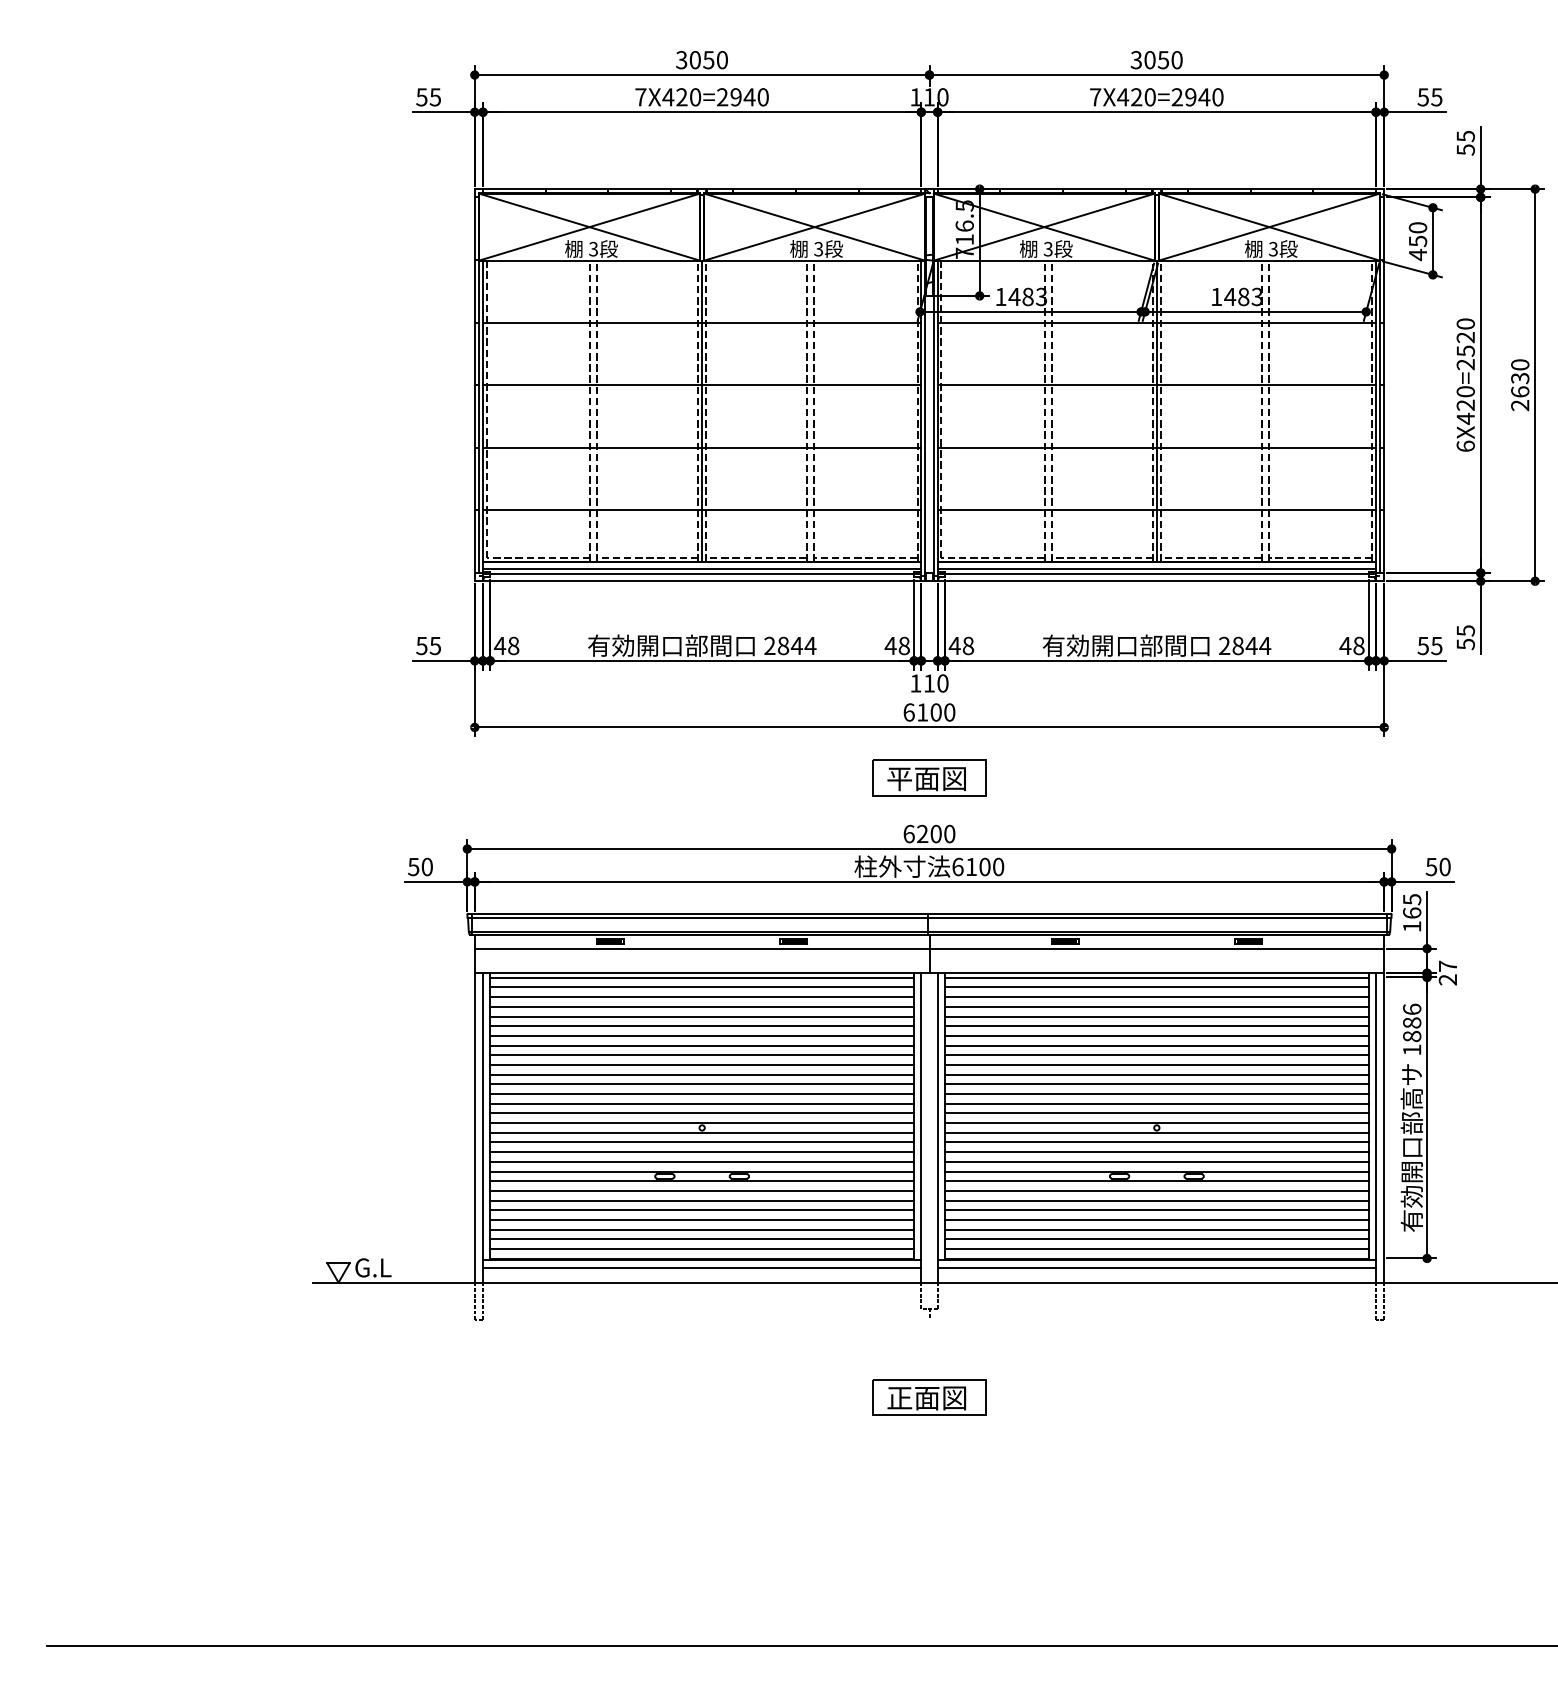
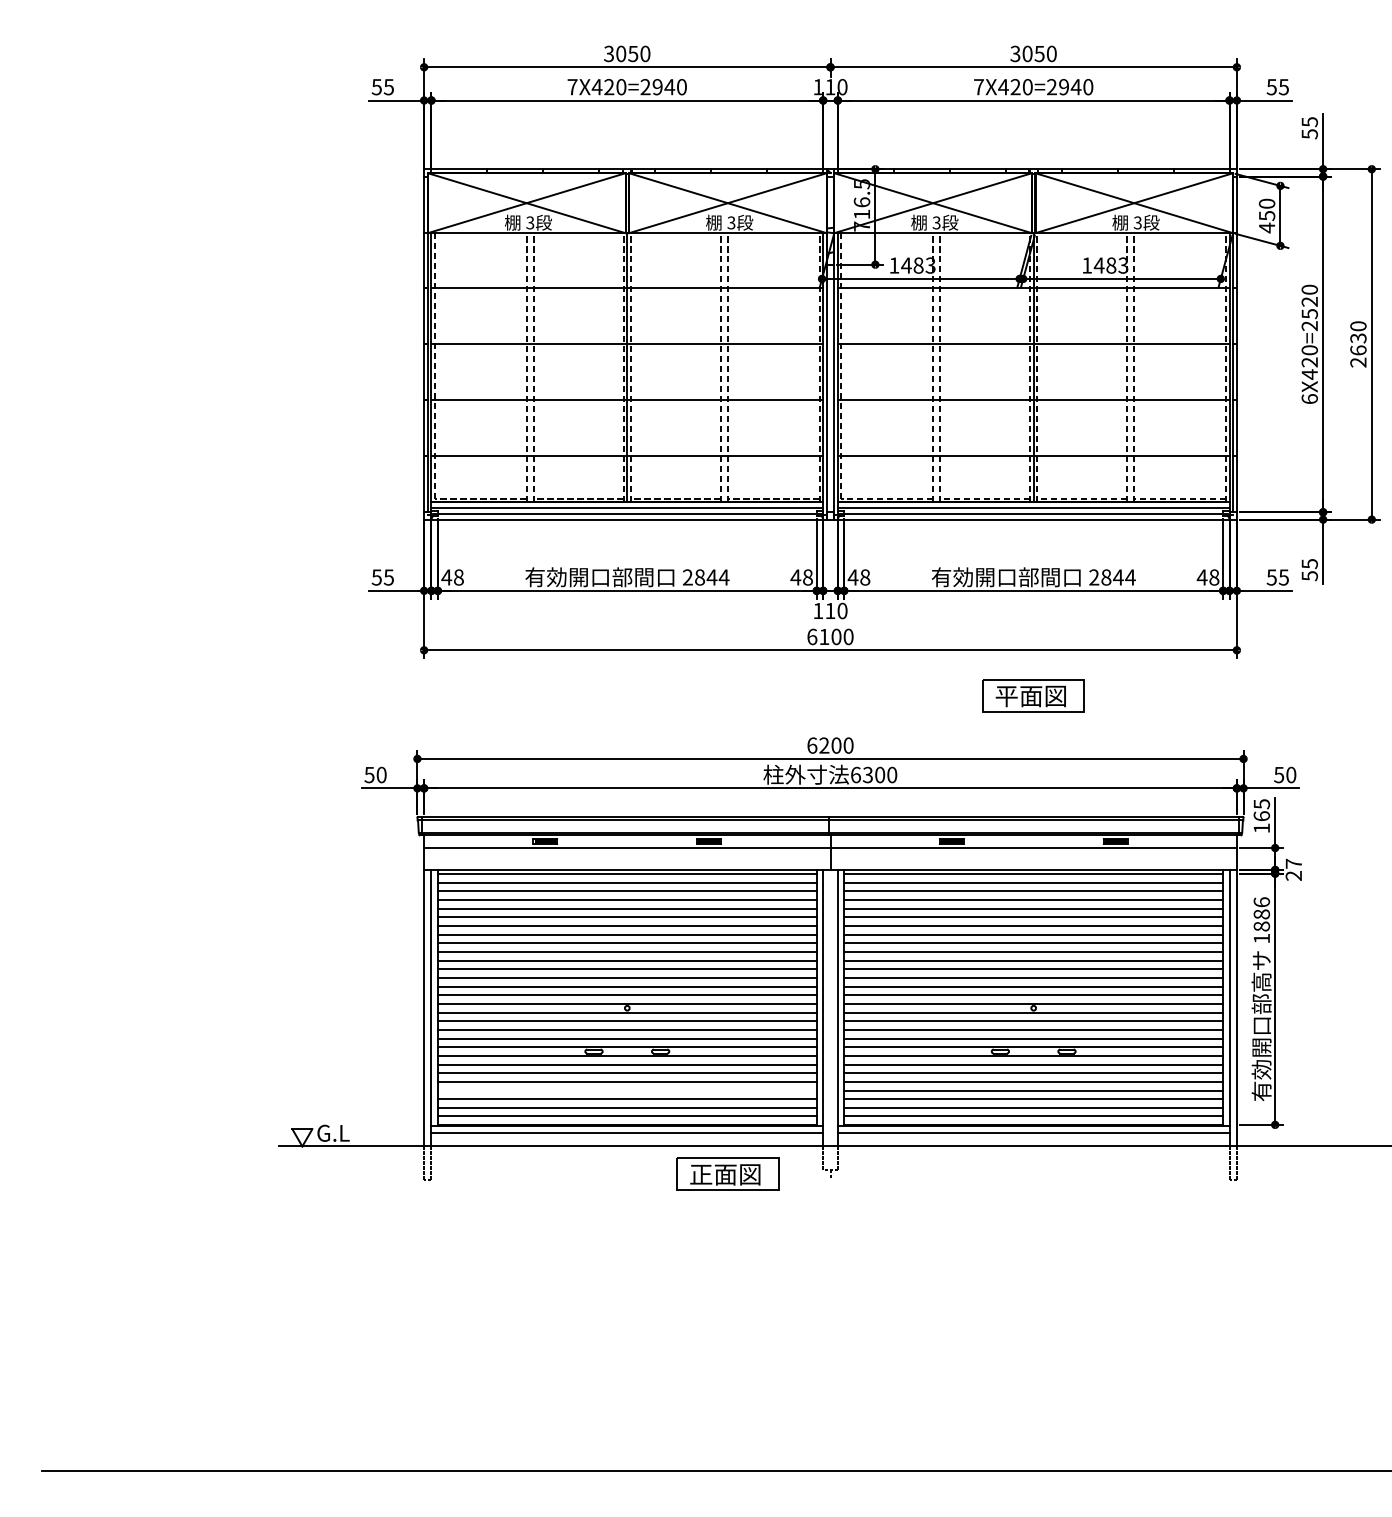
part: (929, 777) -> (1033, 695), moved
text: (970, 866) -> (867, 774), 6100 -> 6300
line: (702, 1220) -> (627, 1090), removed
part: (929, 1397) -> (727, 1174), moved

